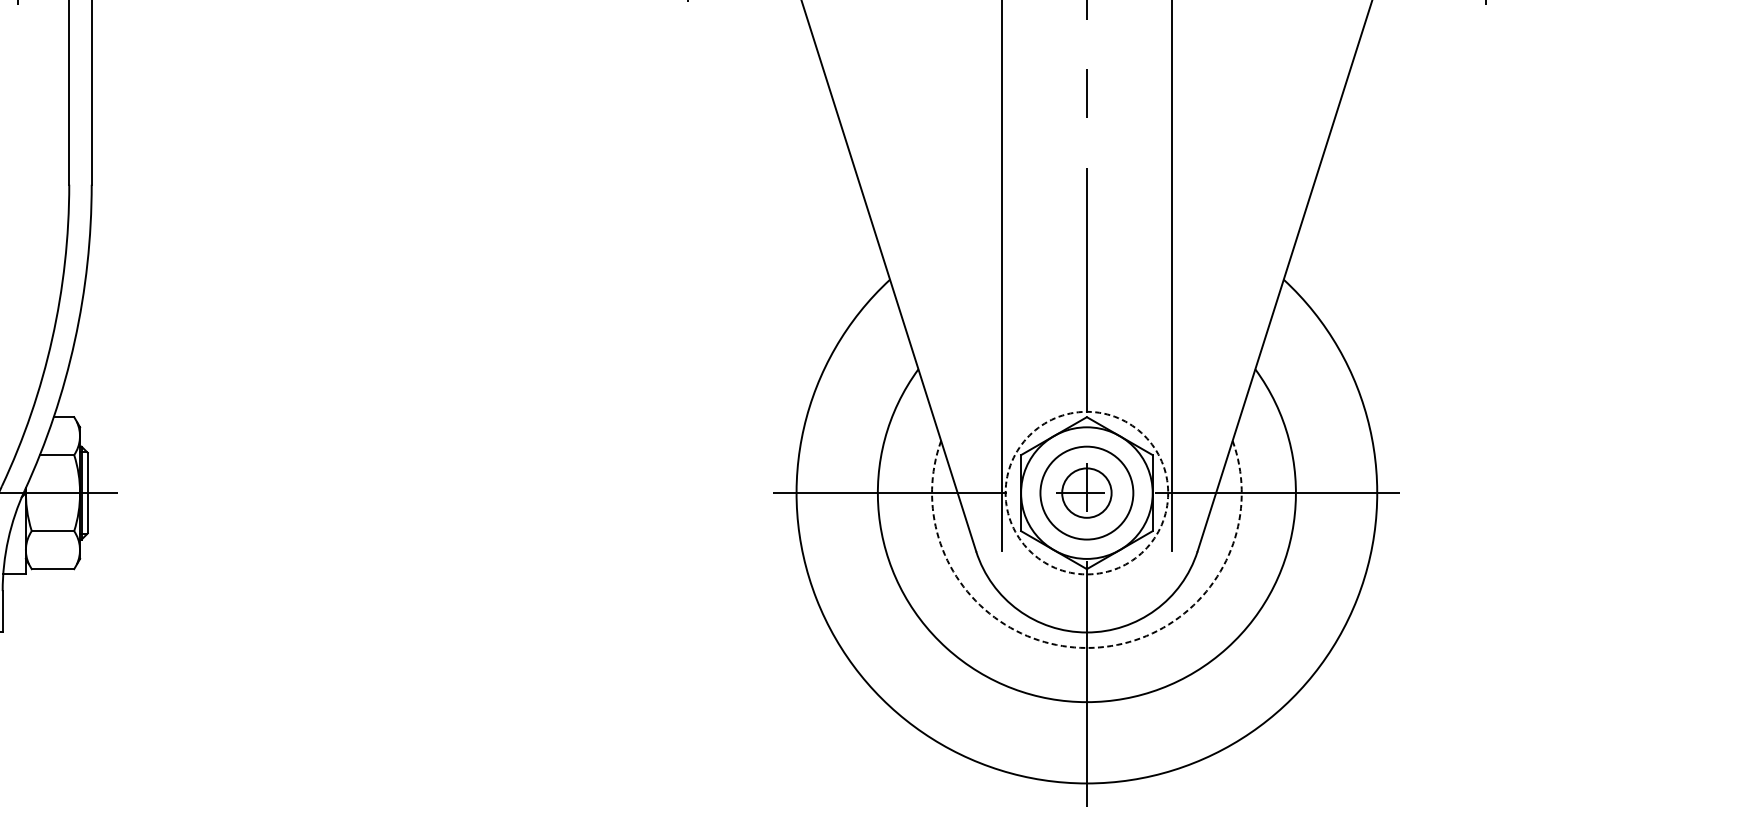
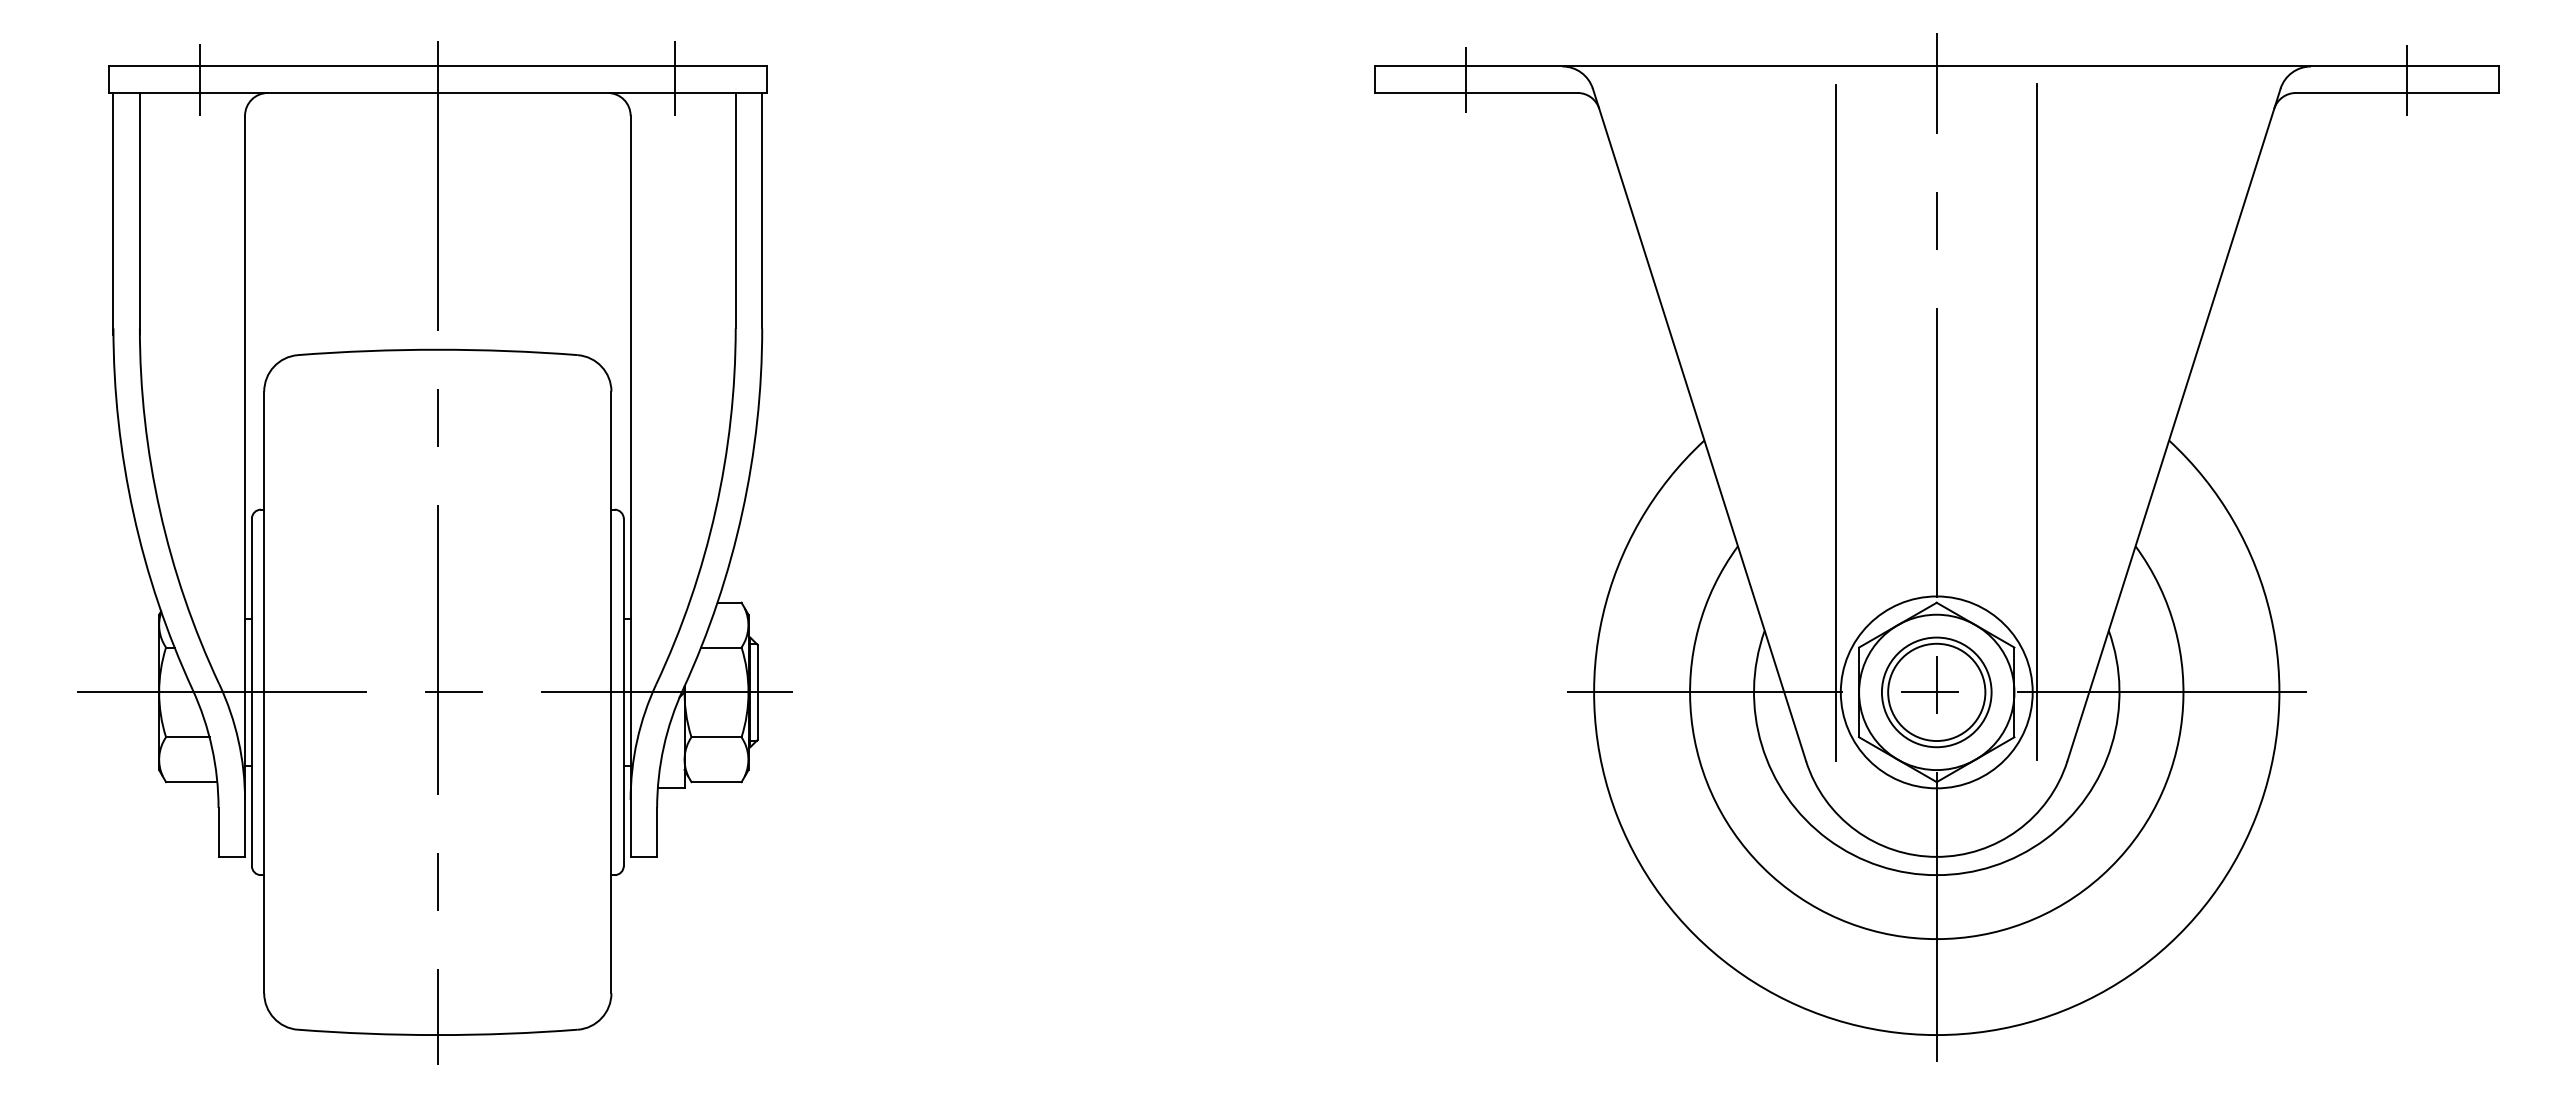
circle: (1086, 493) -> (1936, 692), dashed -> solid
circle: (1086, 493) -> (1936, 692), size x1.67
arc: (1086, 648) -> (1936, 875), dashed -> solid

